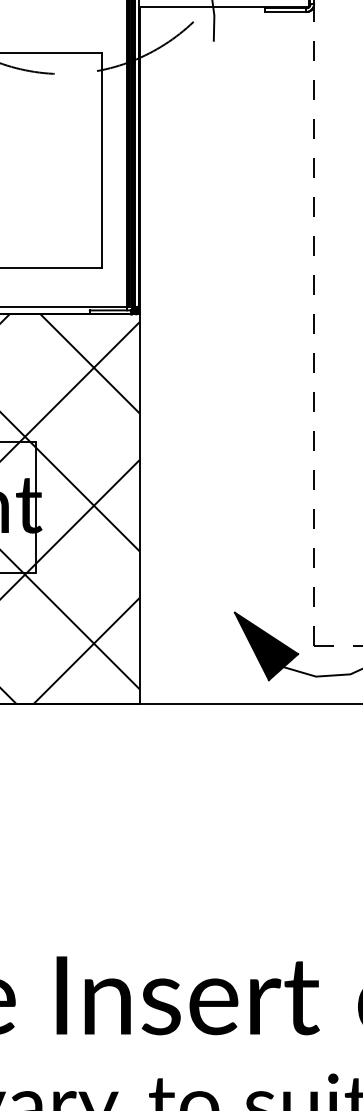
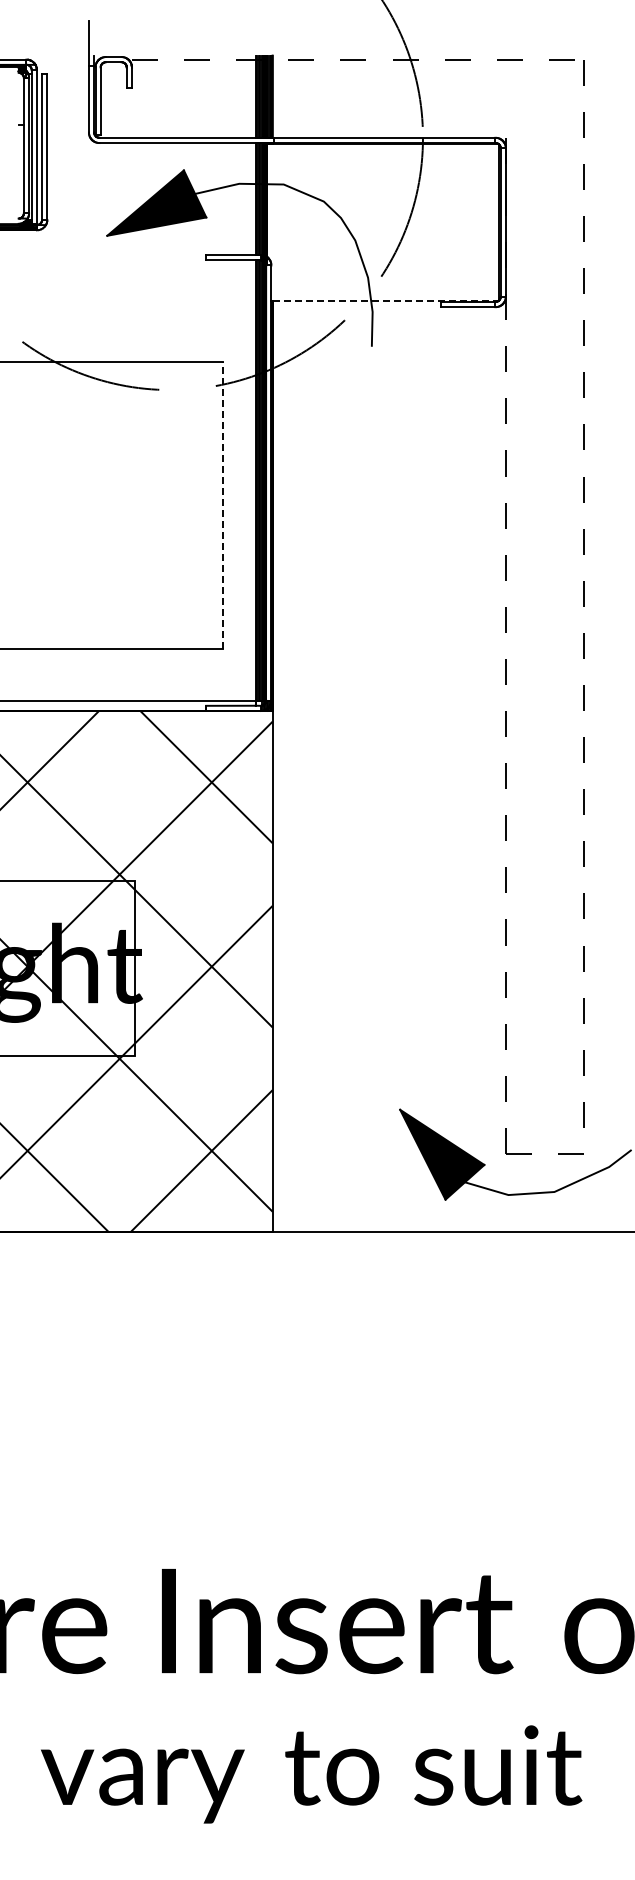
line: (224, 7) -> (386, 300), solid -> dashed
line: (102, 159) -> (222, 504), solid -> dashed

